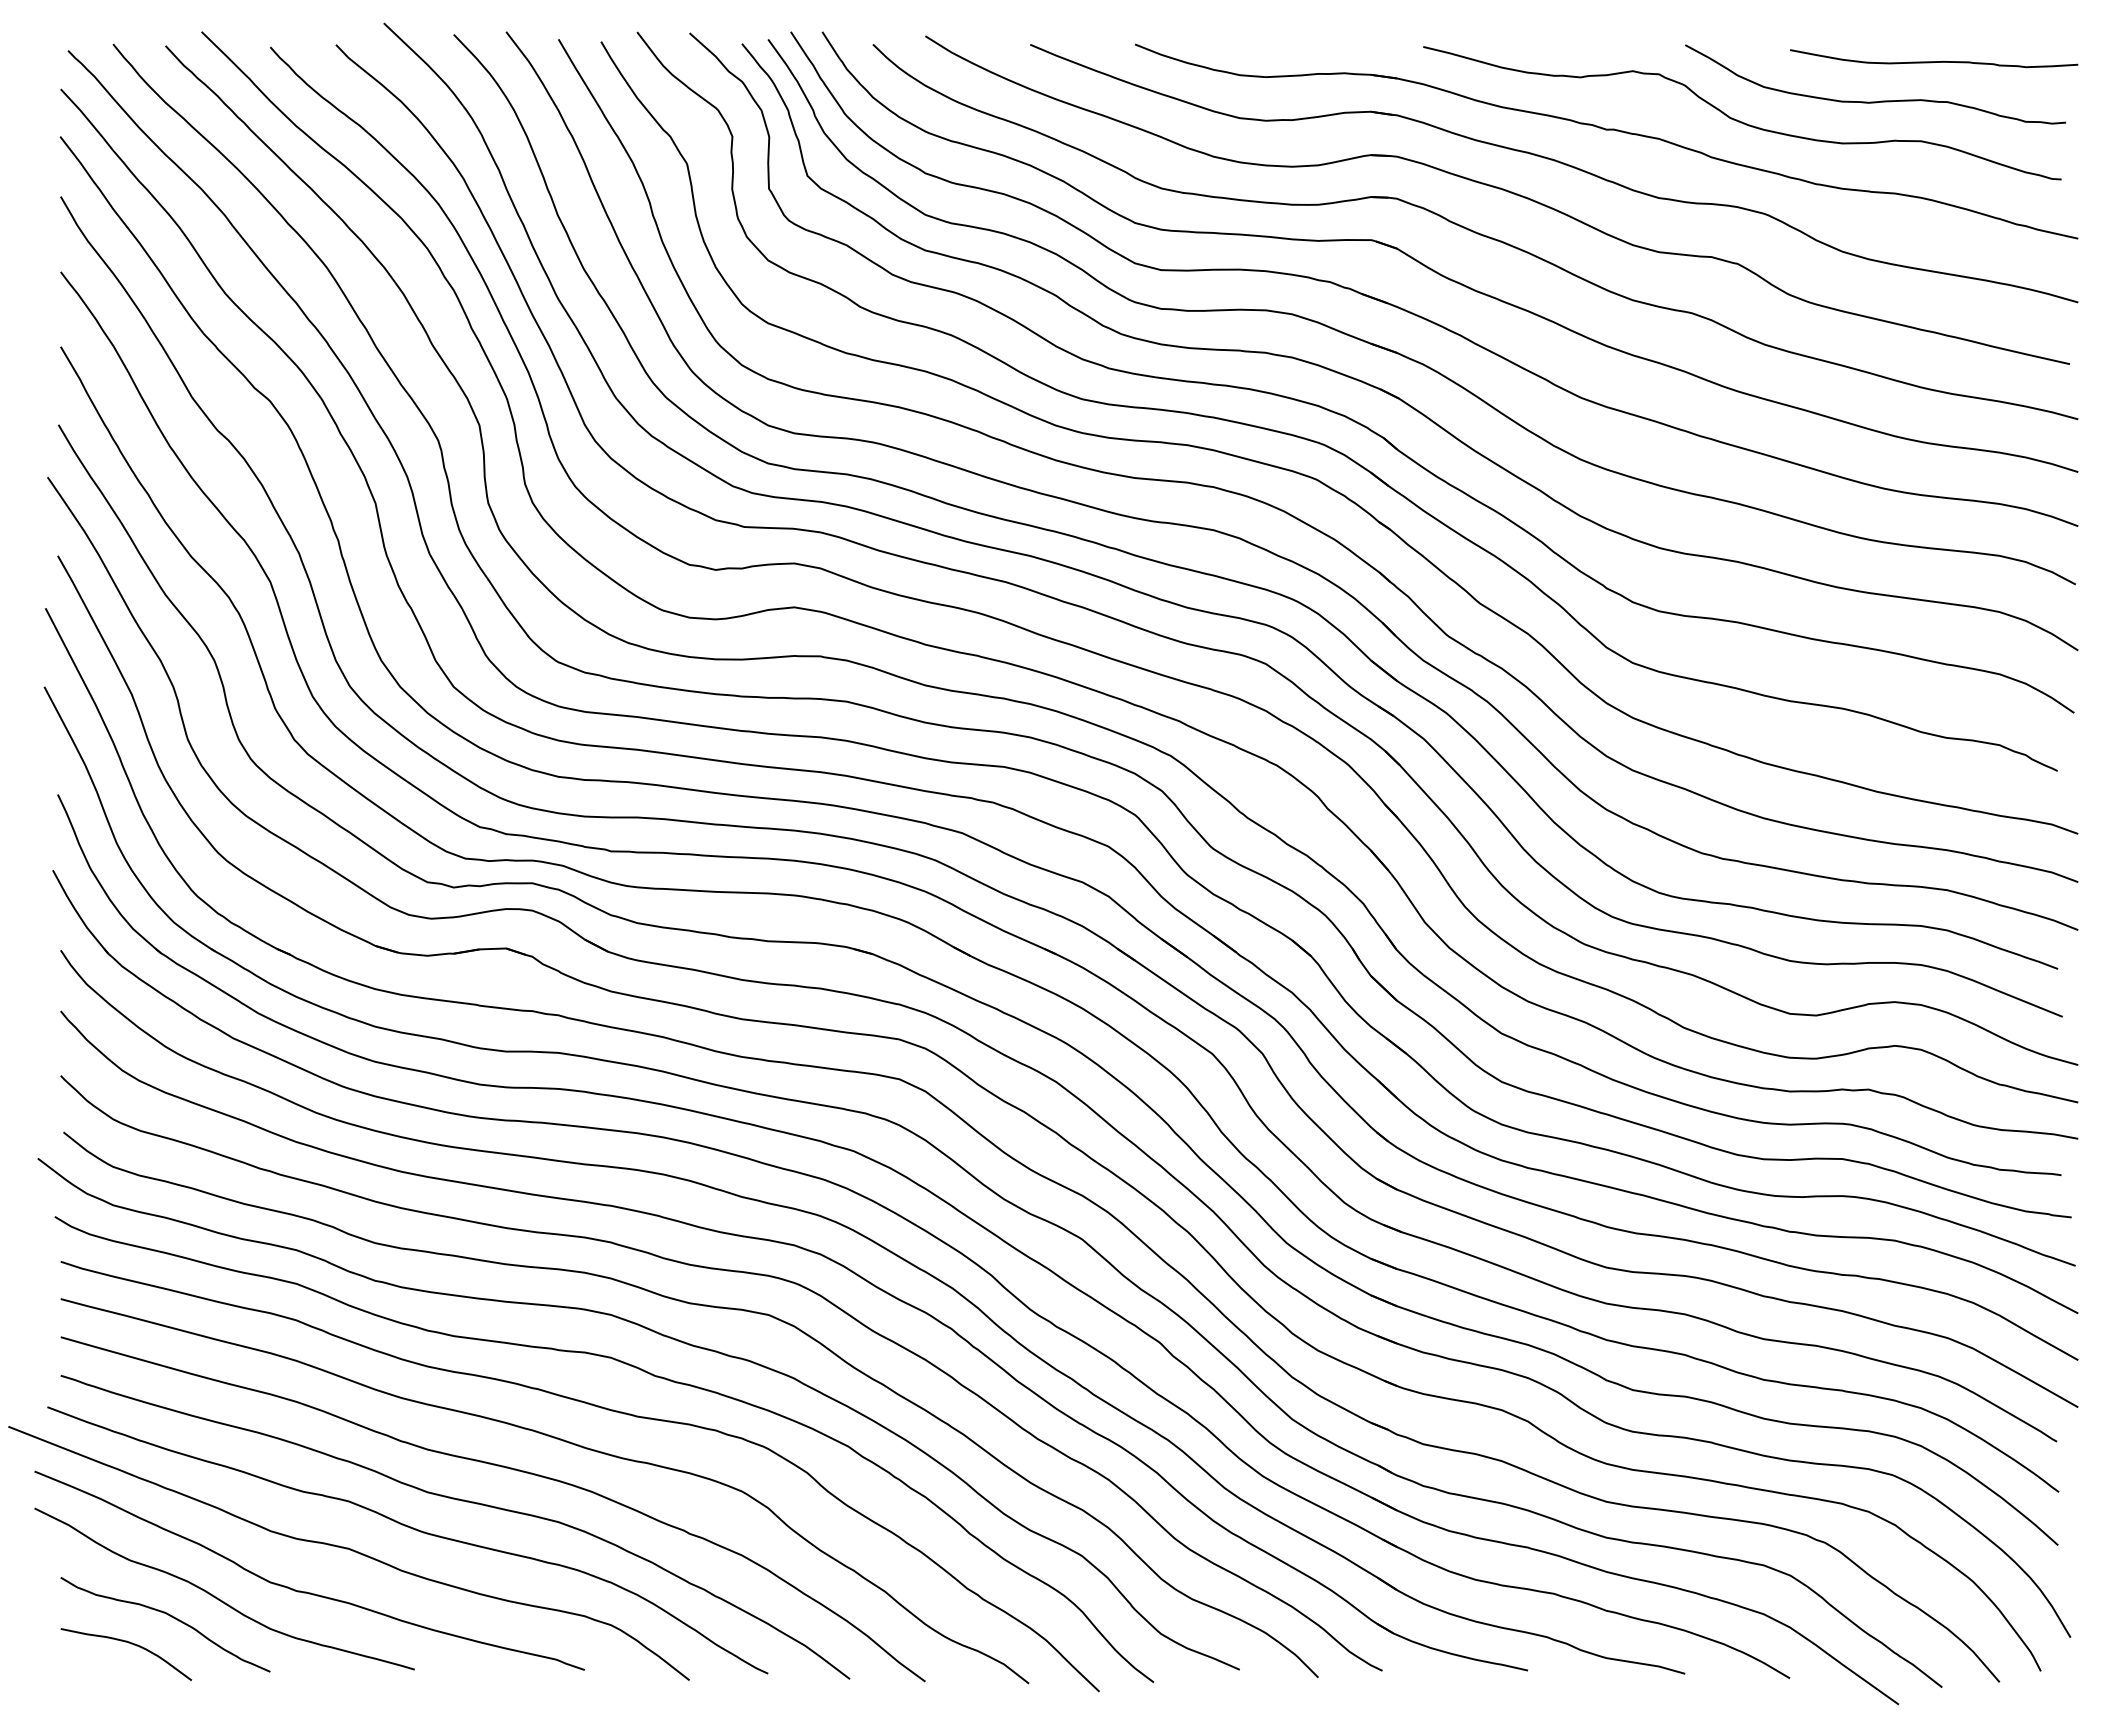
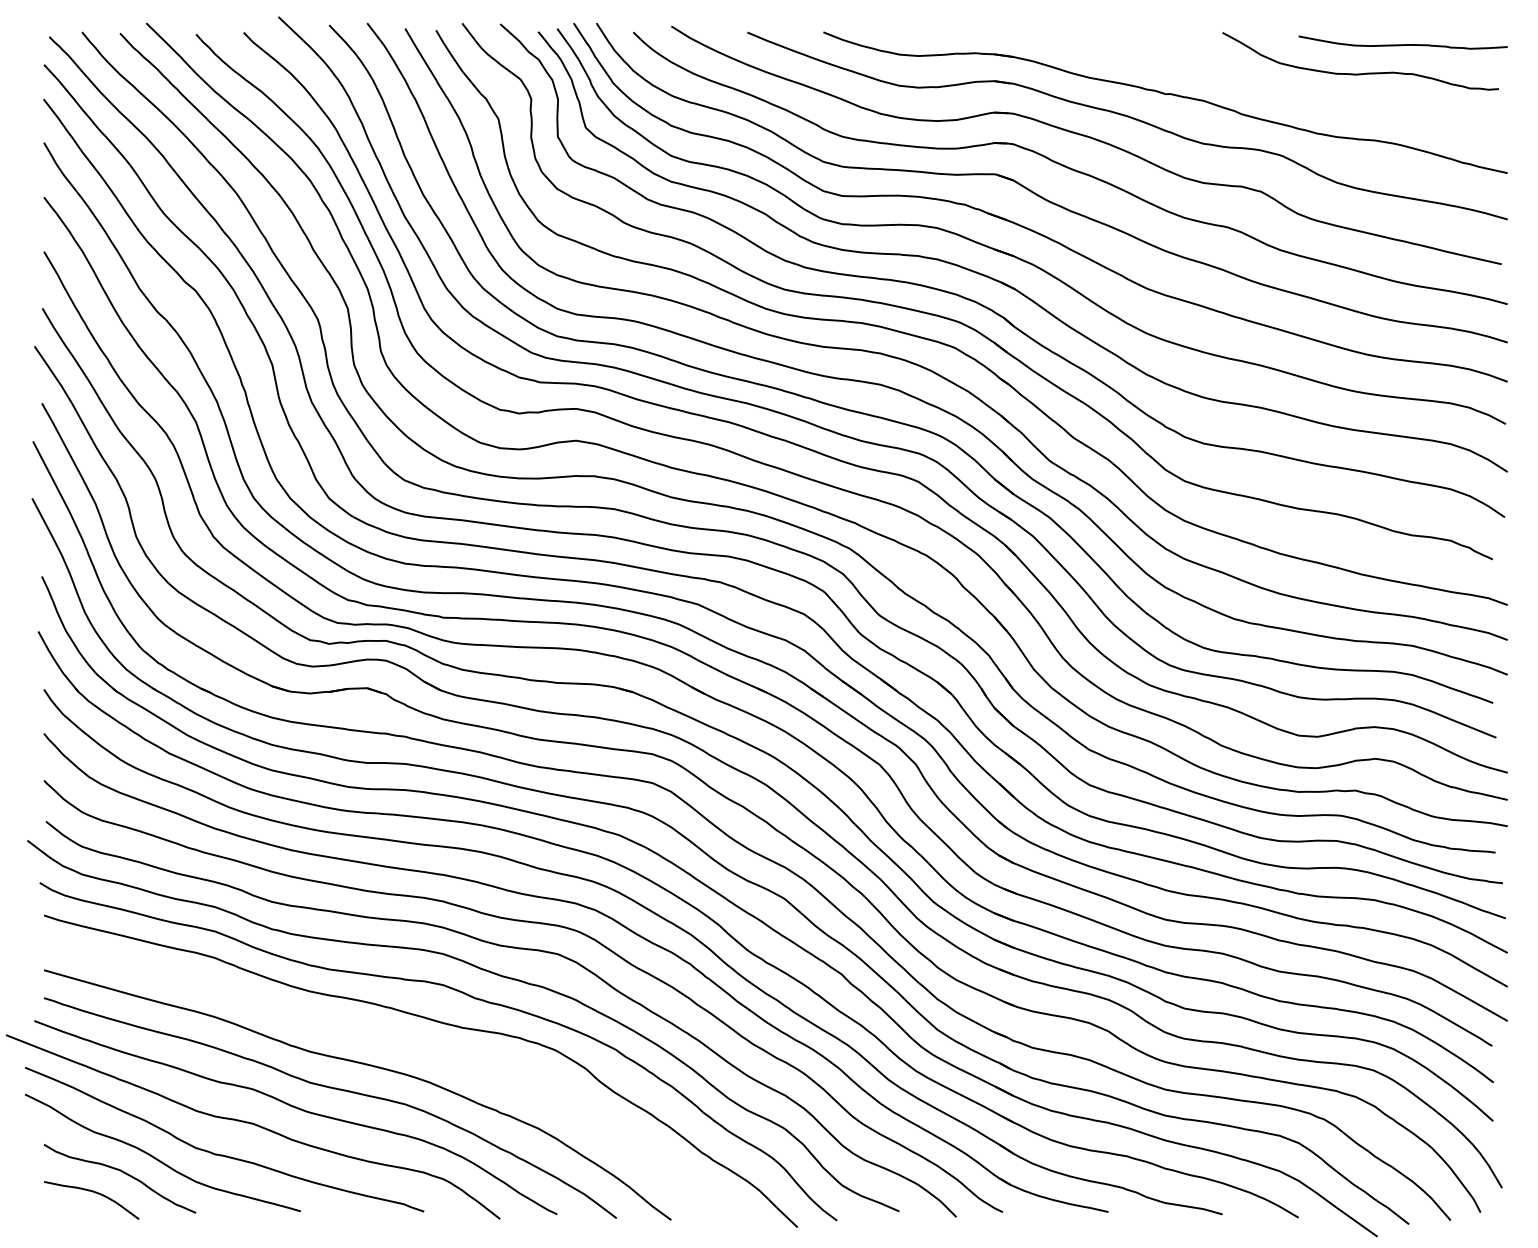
curve: (1739, 120) -> (1261, 87), removed
curve: (562, 1441) -> (408, 1045), removed

